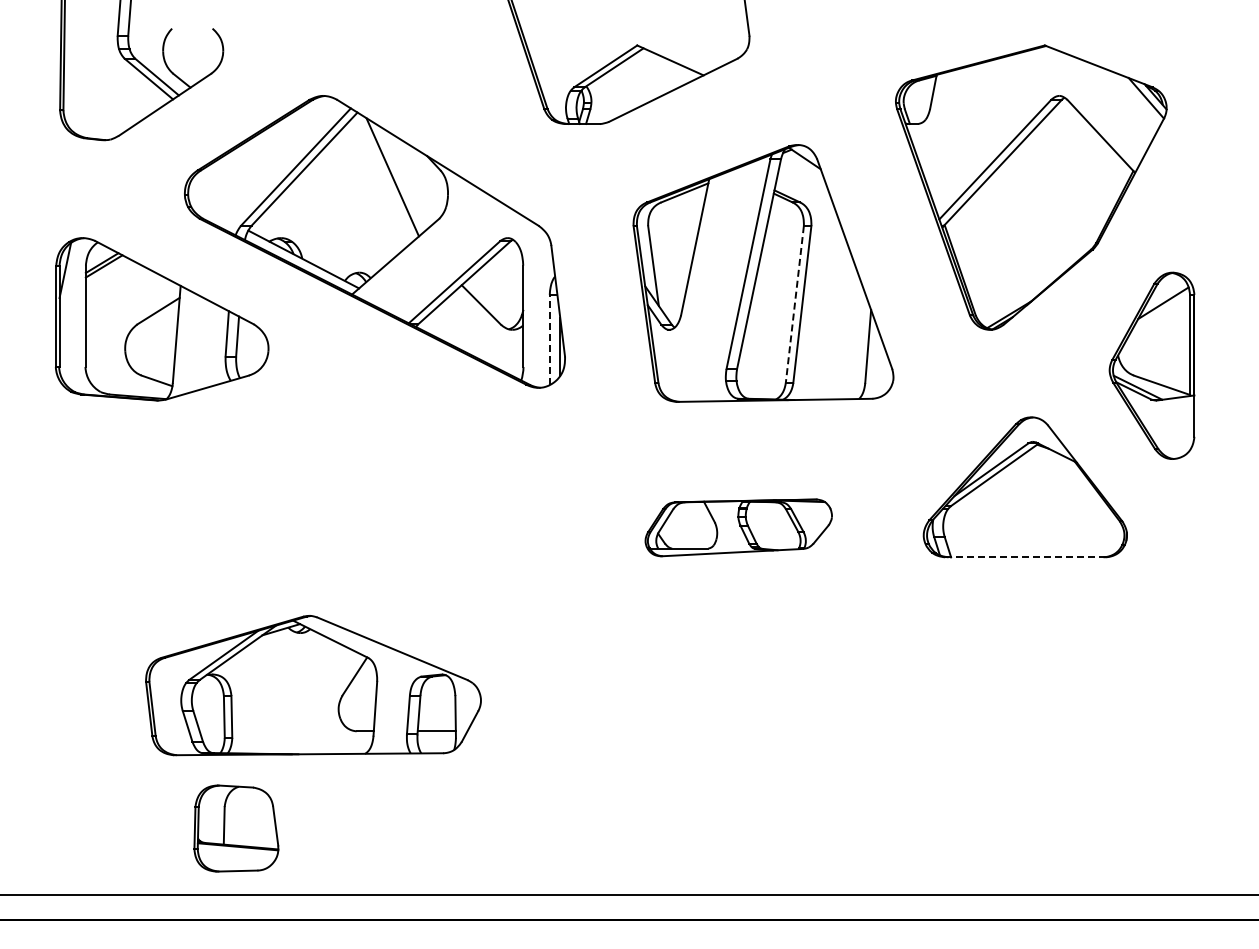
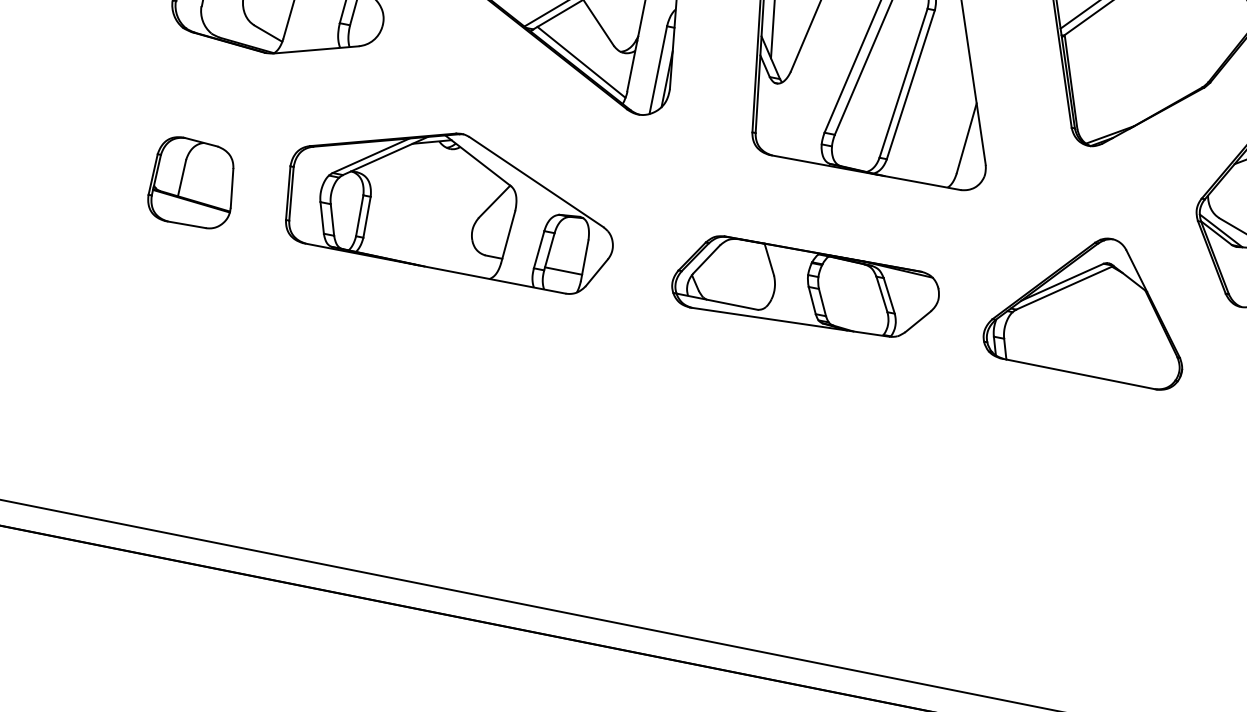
line: (794, 304) -> (903, 83), dashed -> solid
line: (549, 339) -> (658, 69), dashed -> solid
line: (471, 347) -> (580, 62), added
part: (738, 527) -> (805, 289), size x1.43
line: (1025, 557) -> (1078, 374), dashed -> solid
part: (313, 685) -> (452, 202), moved
part: (236, 828) -> (193, 183), moved

